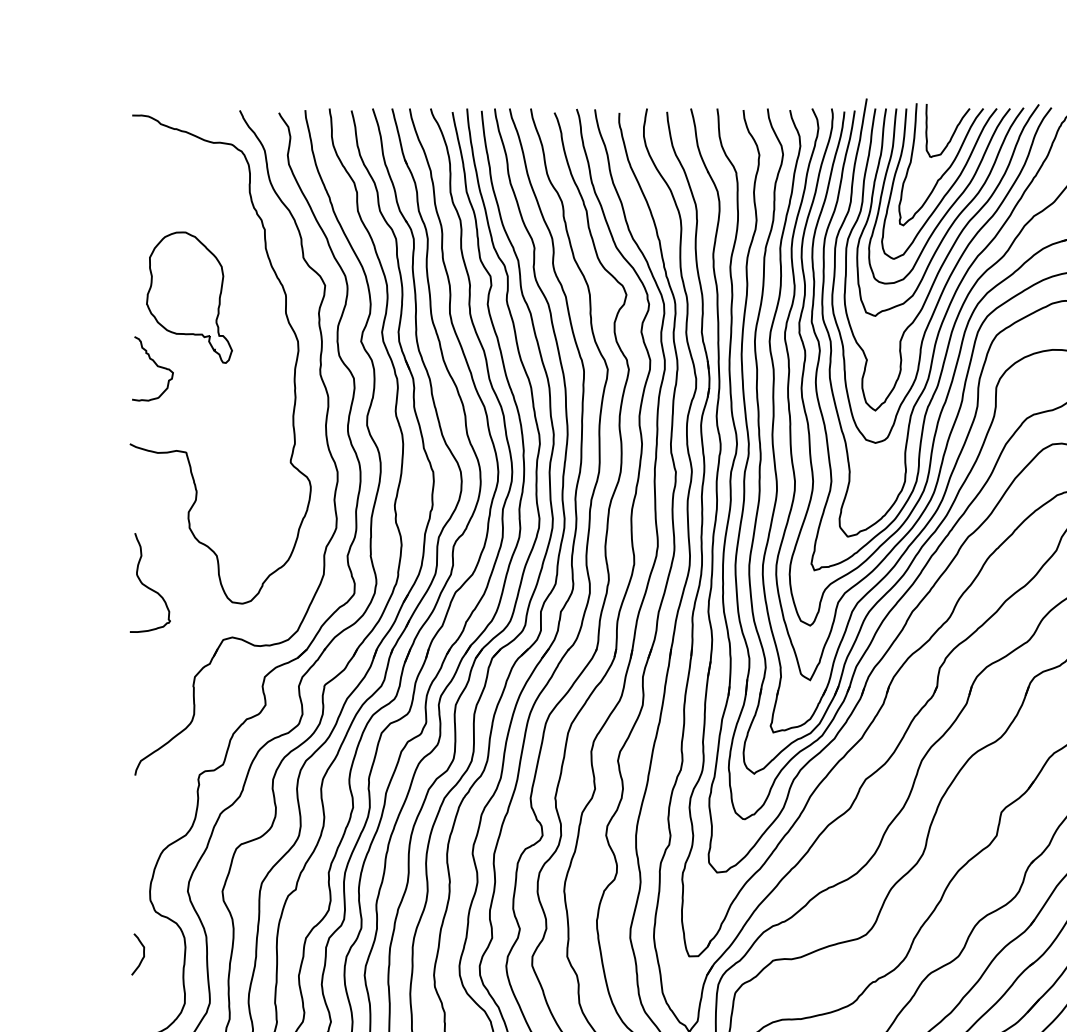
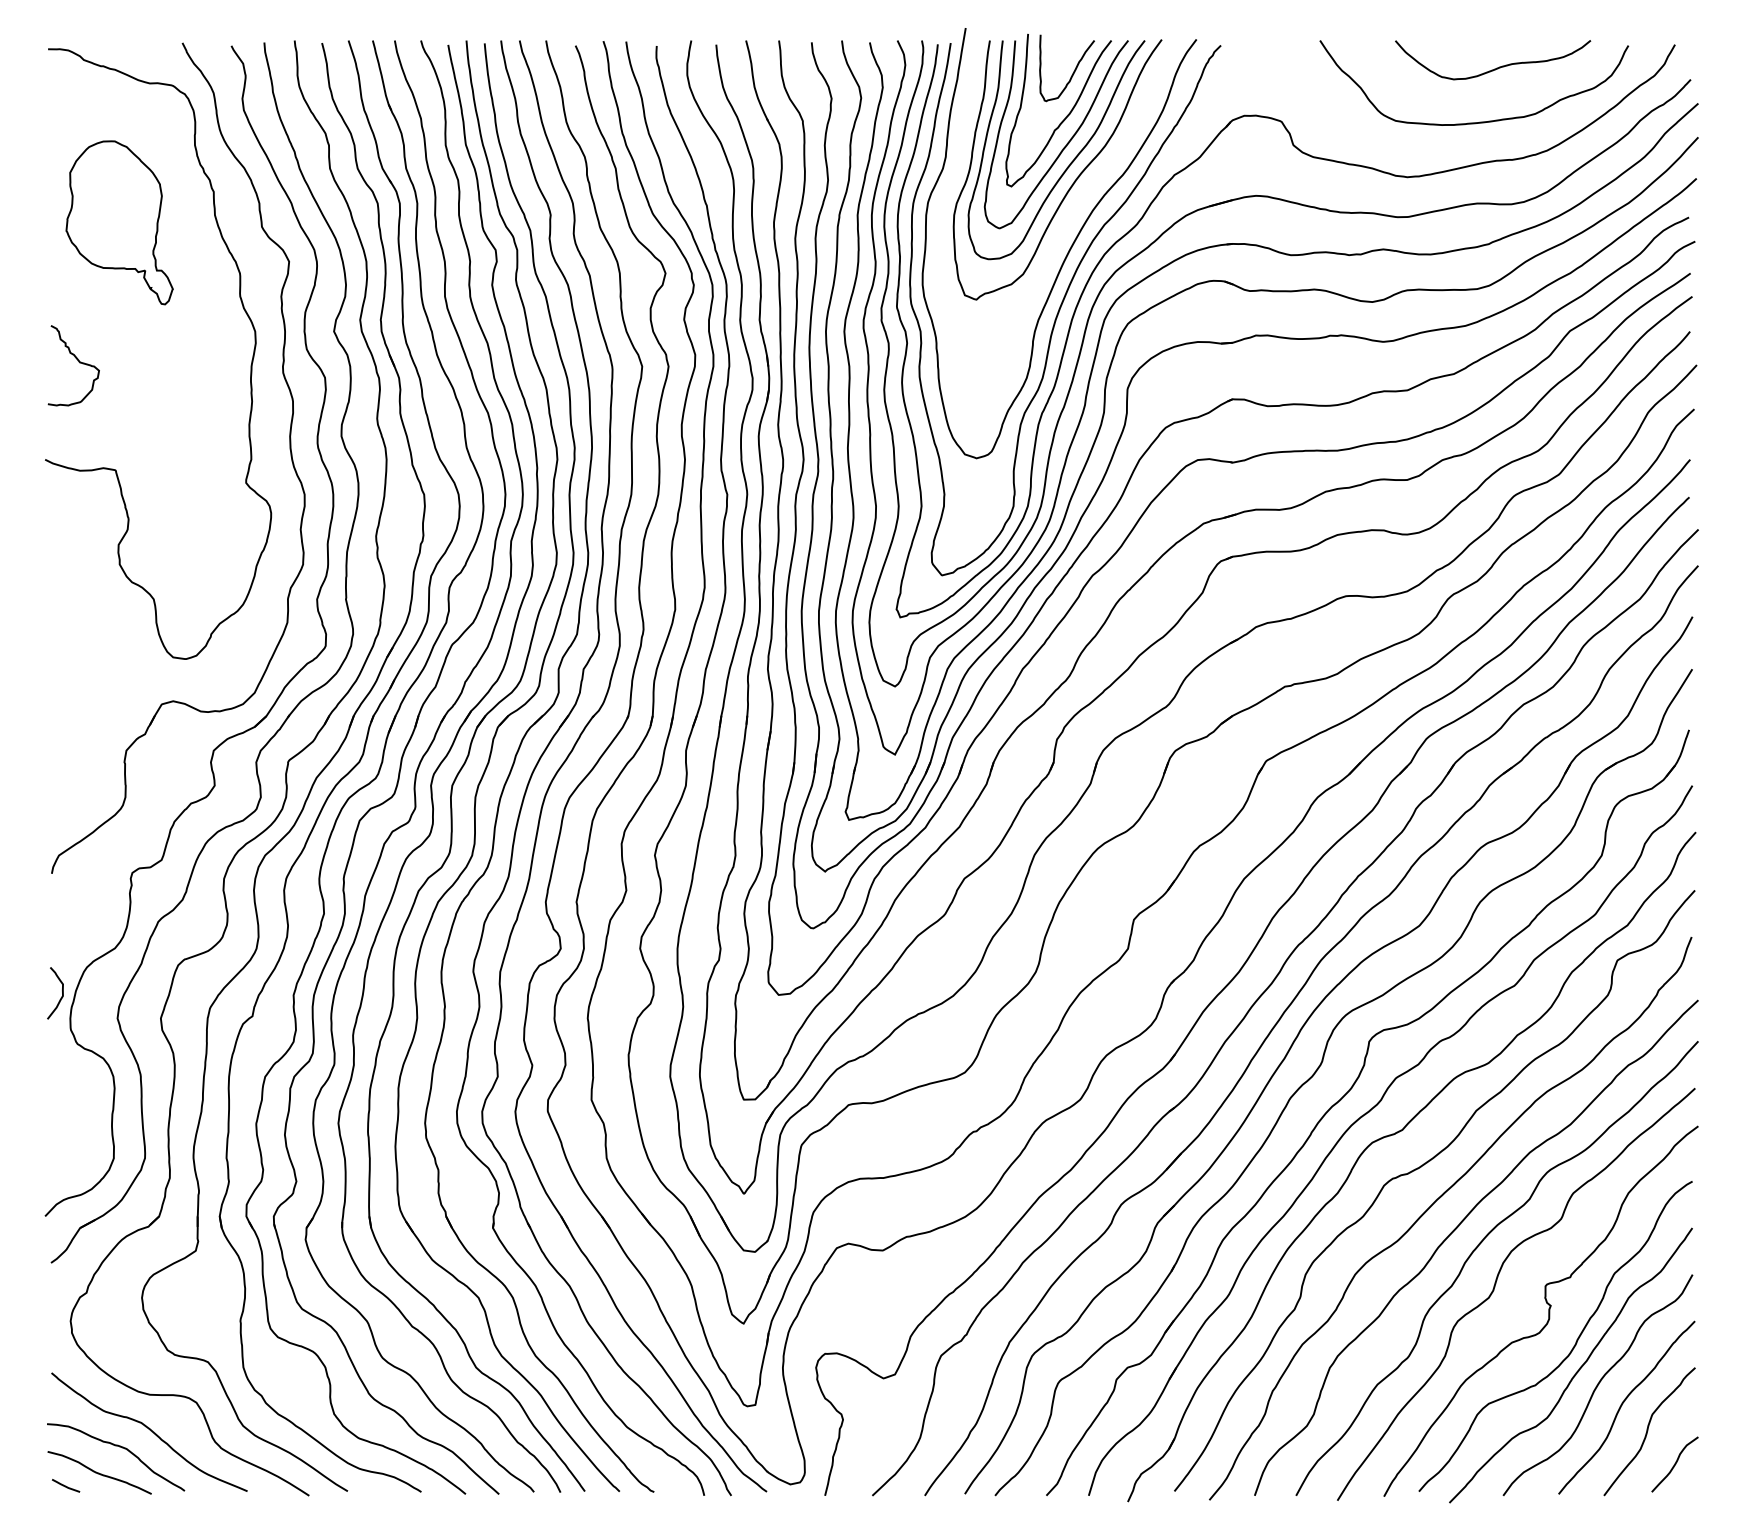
curve: (945, 258) -> (1063, 227), removed
part: (189, 297) -> (119, 222), moved
curve: (147, 586) -> (67, 637), removed
curve: (142, 957) -> (61, 996), moved

